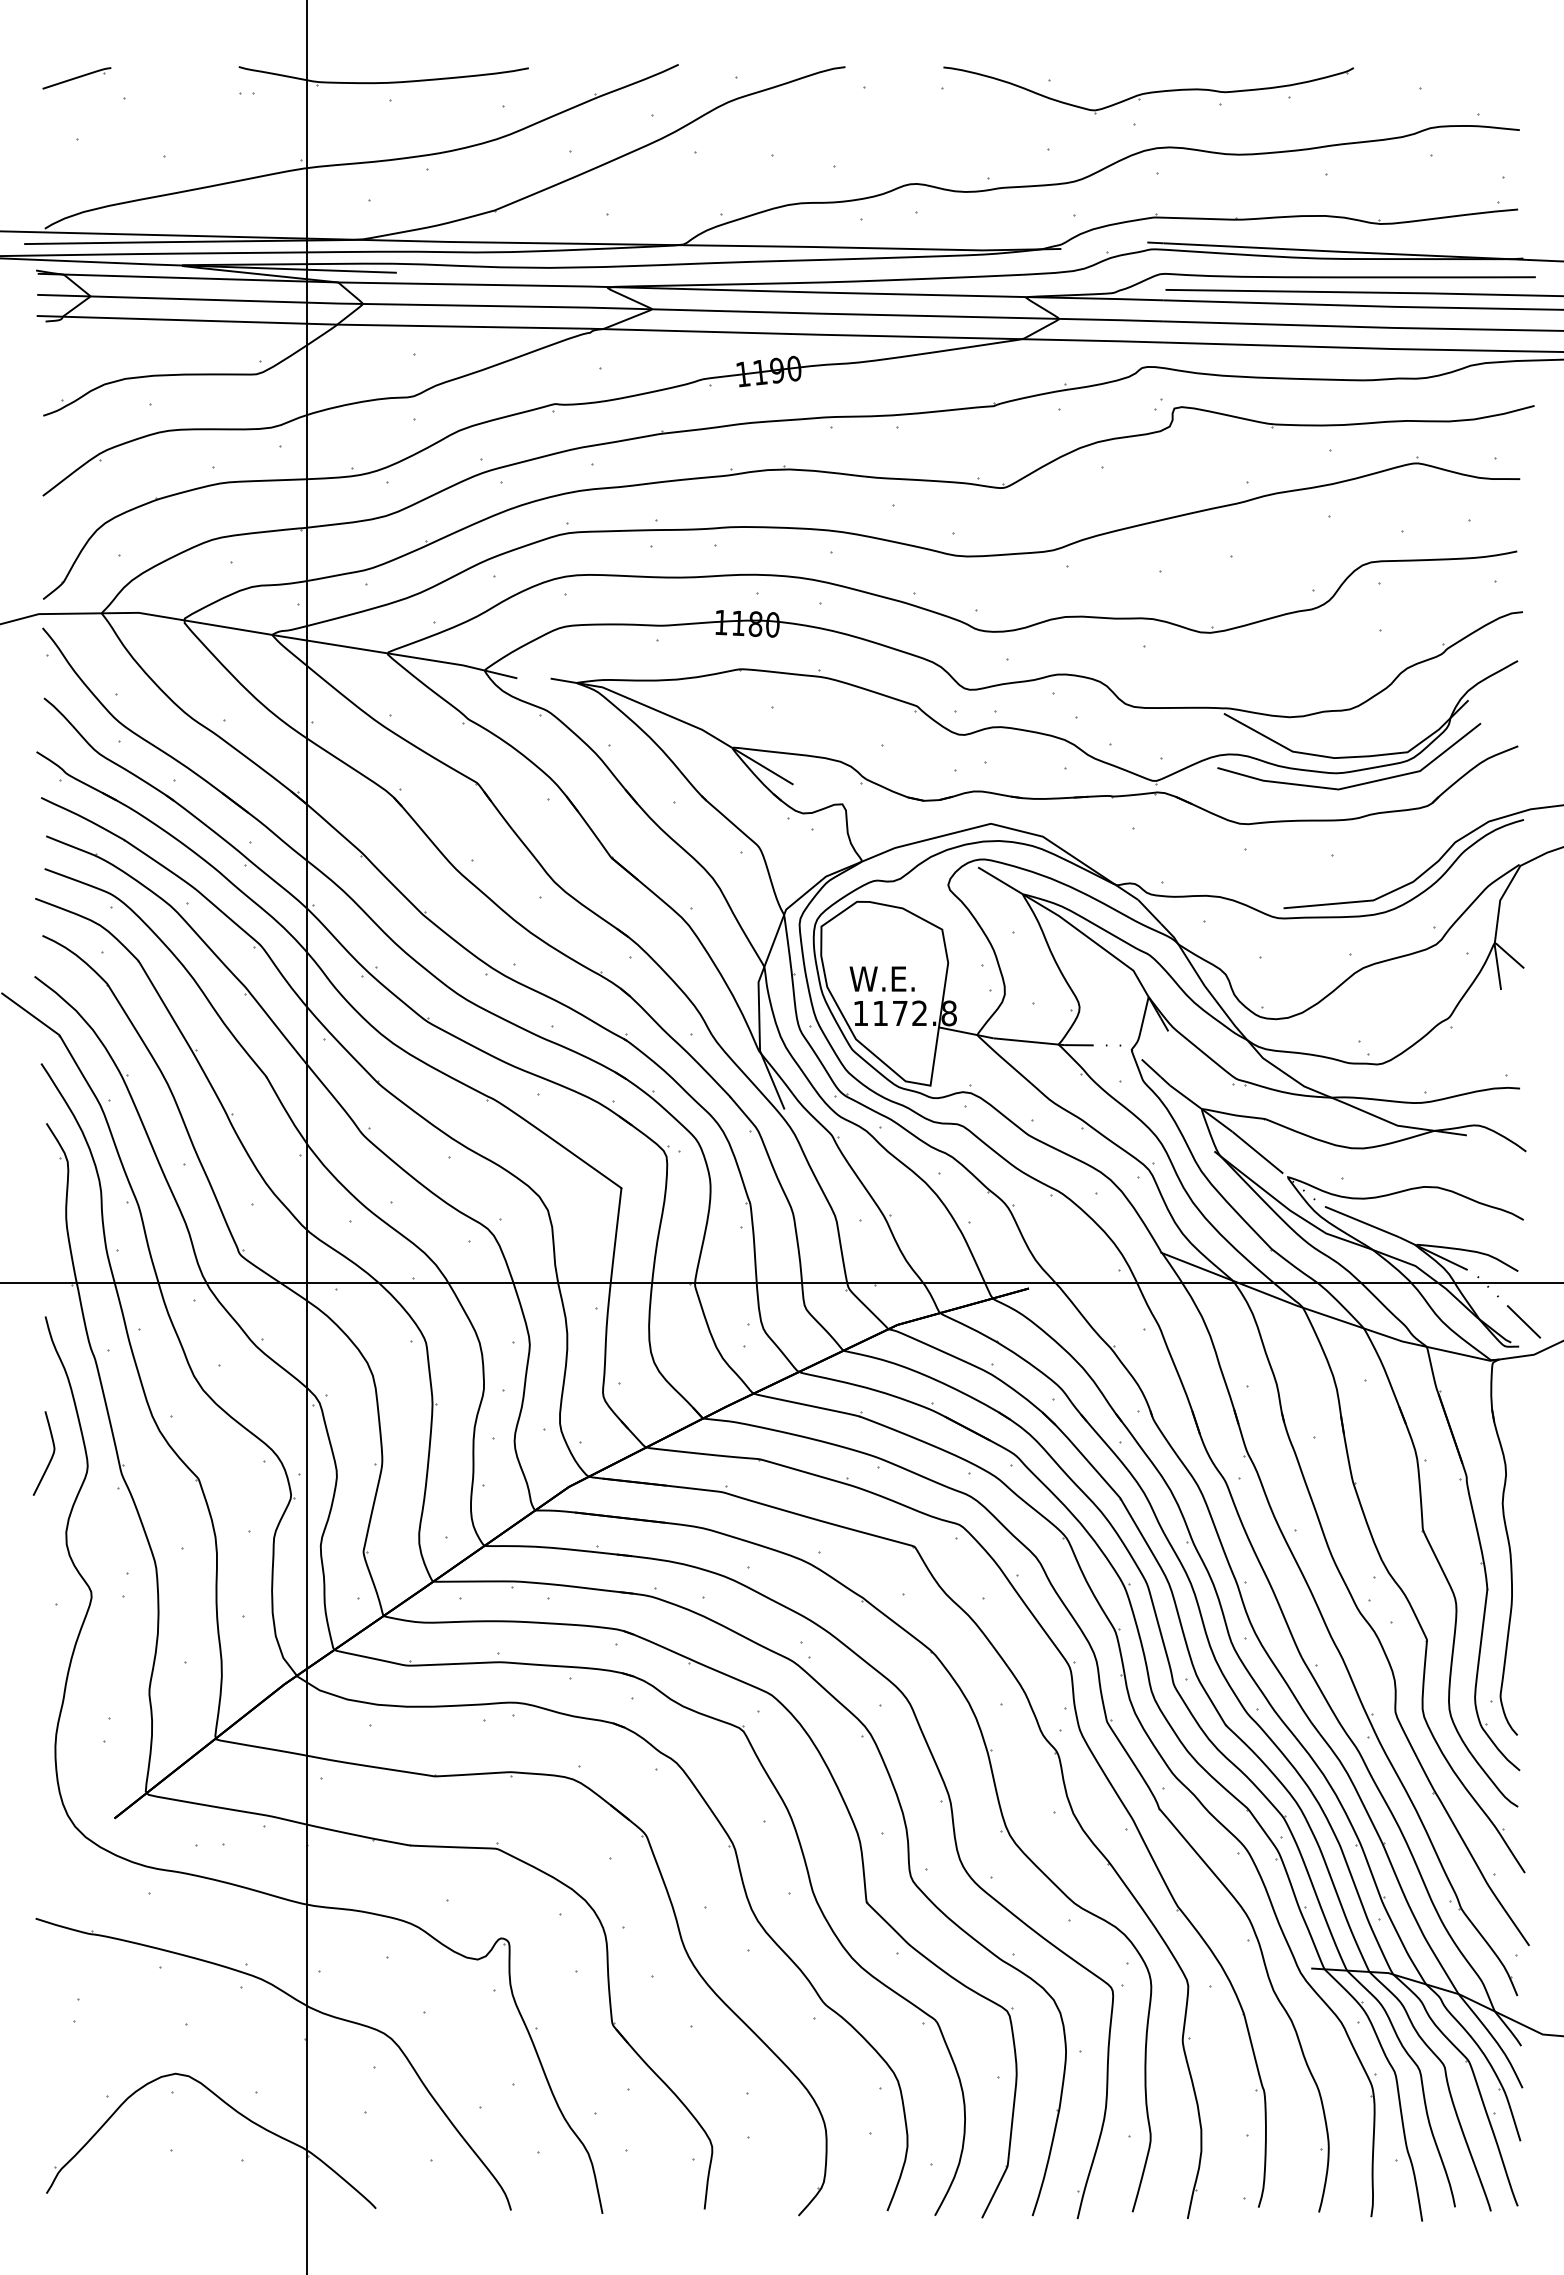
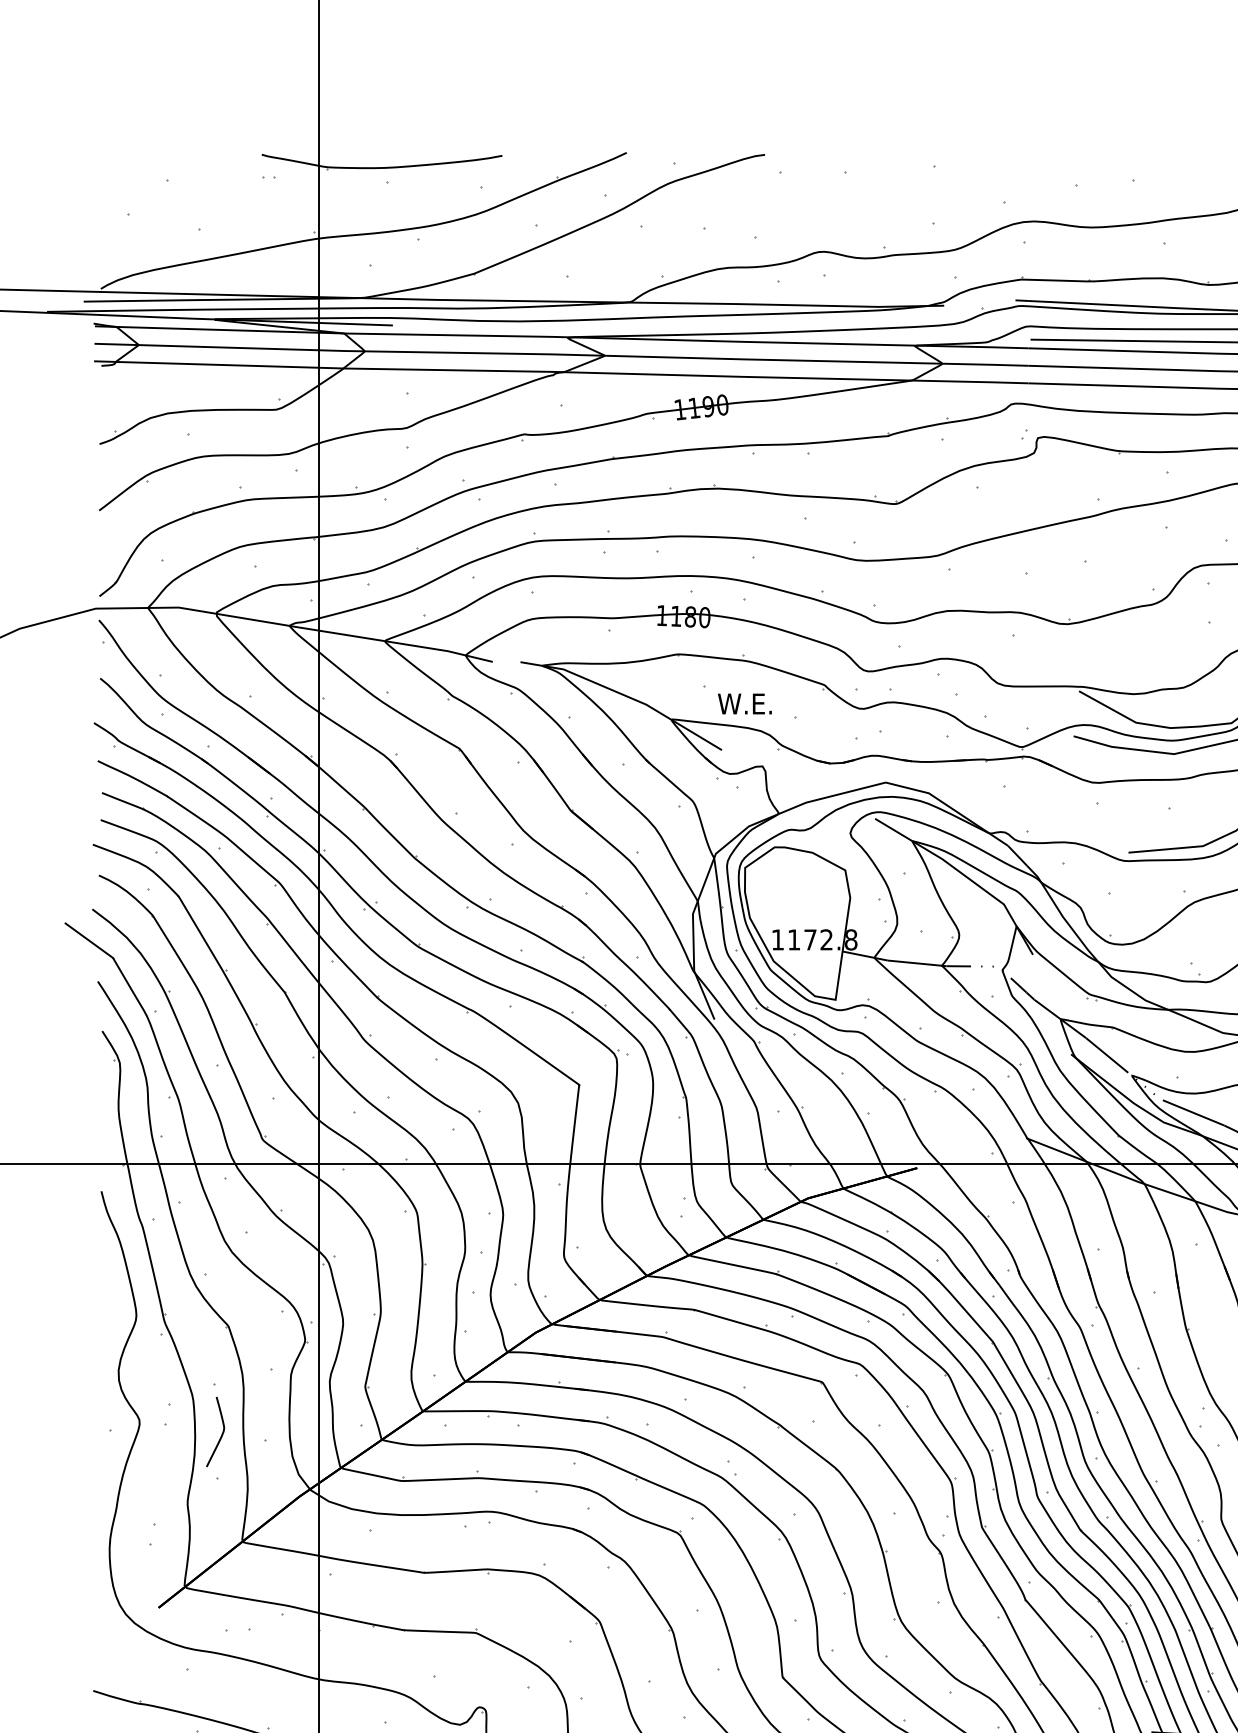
part: (76, 78) -> (127, 164), removed
part: (1148, 90) -> (1016, 174), removed
text: (881, 978) -> (744, 703), moved
curve: (51, 1455) -> (221, 1433), moved

